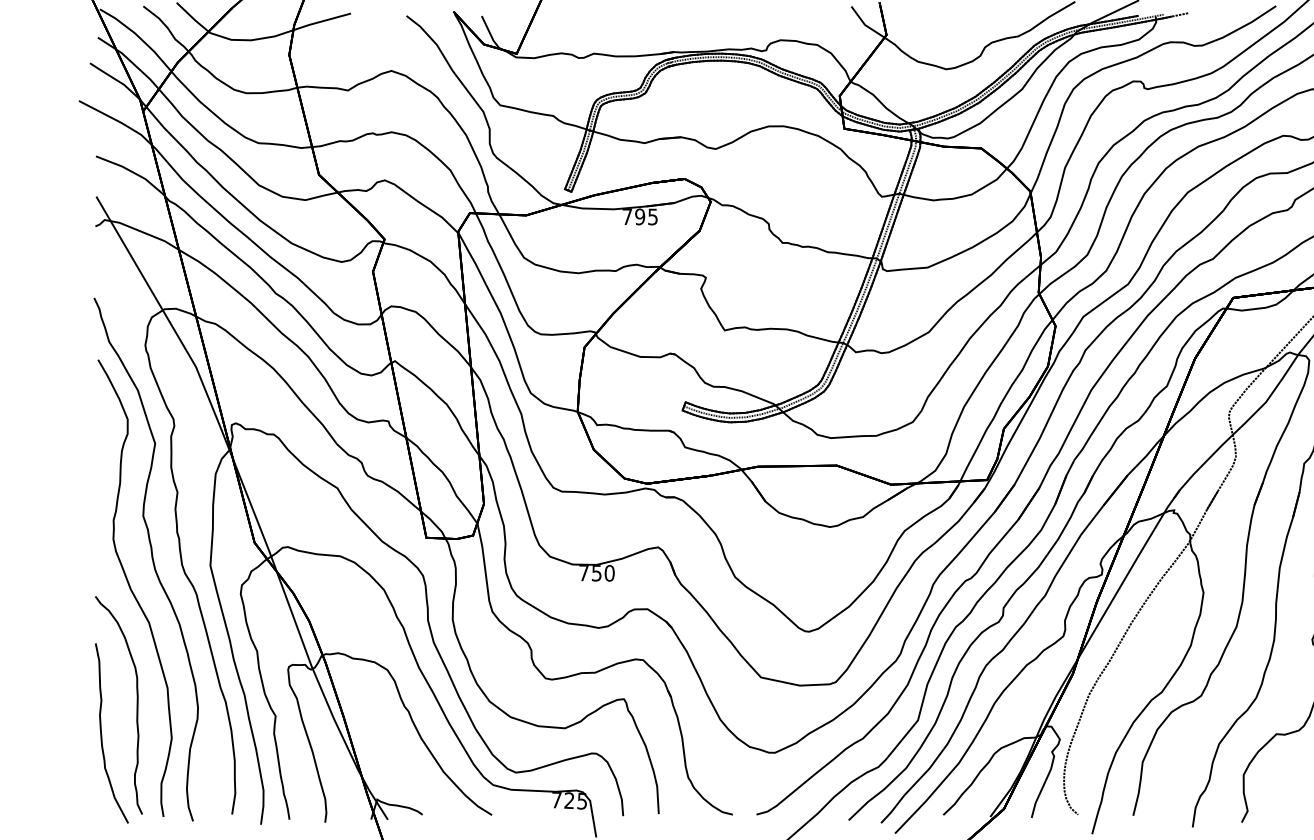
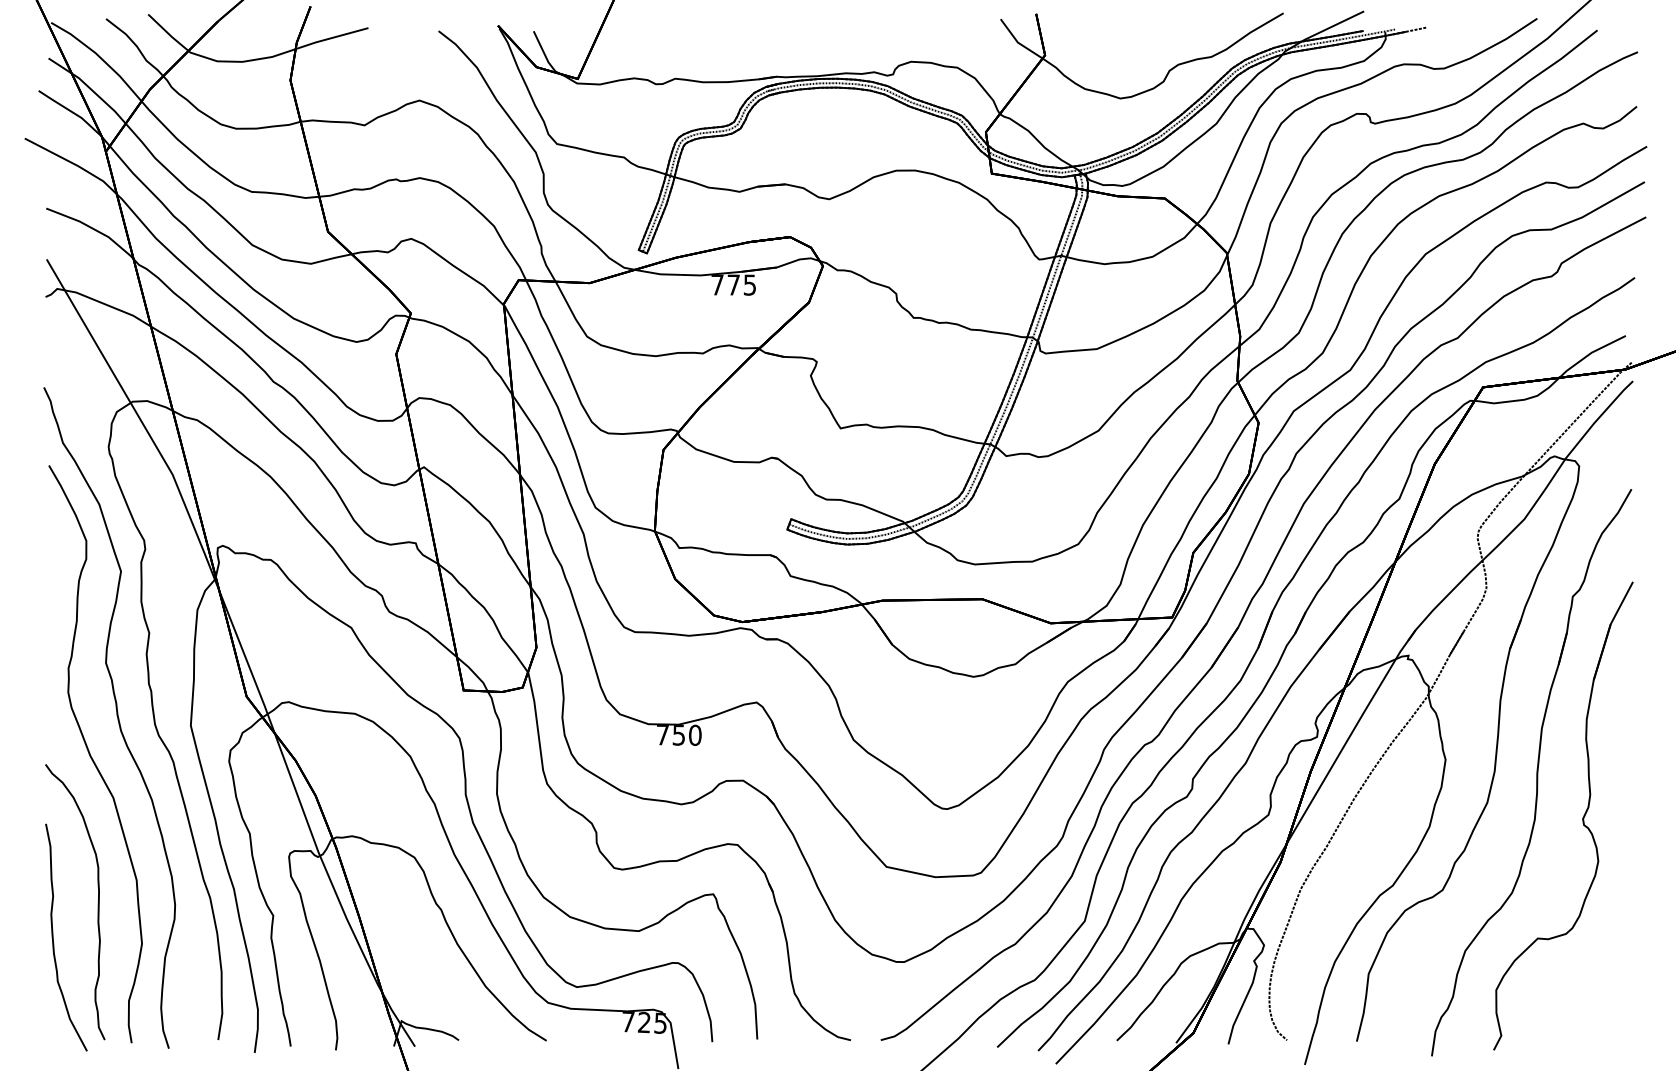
text: (639, 216) -> (733, 284), 795 -> 775

